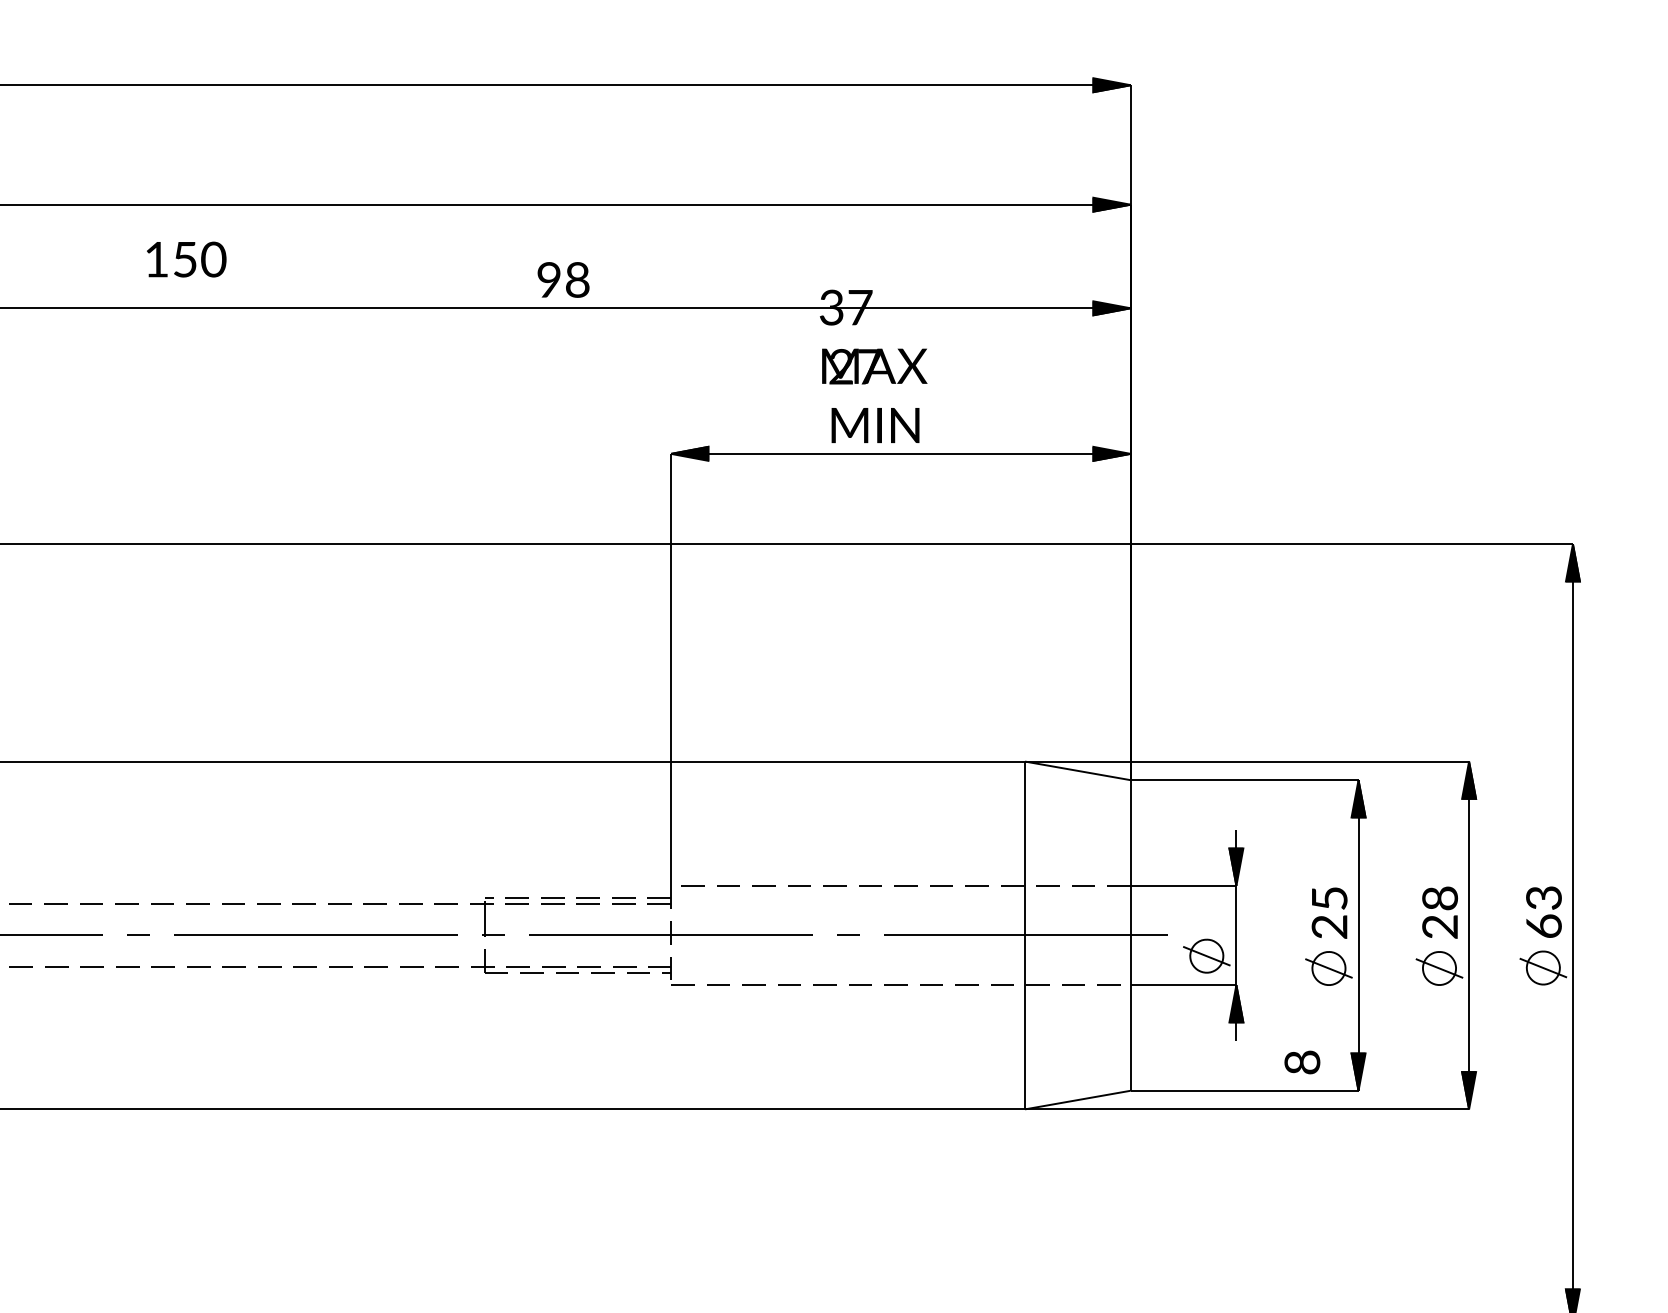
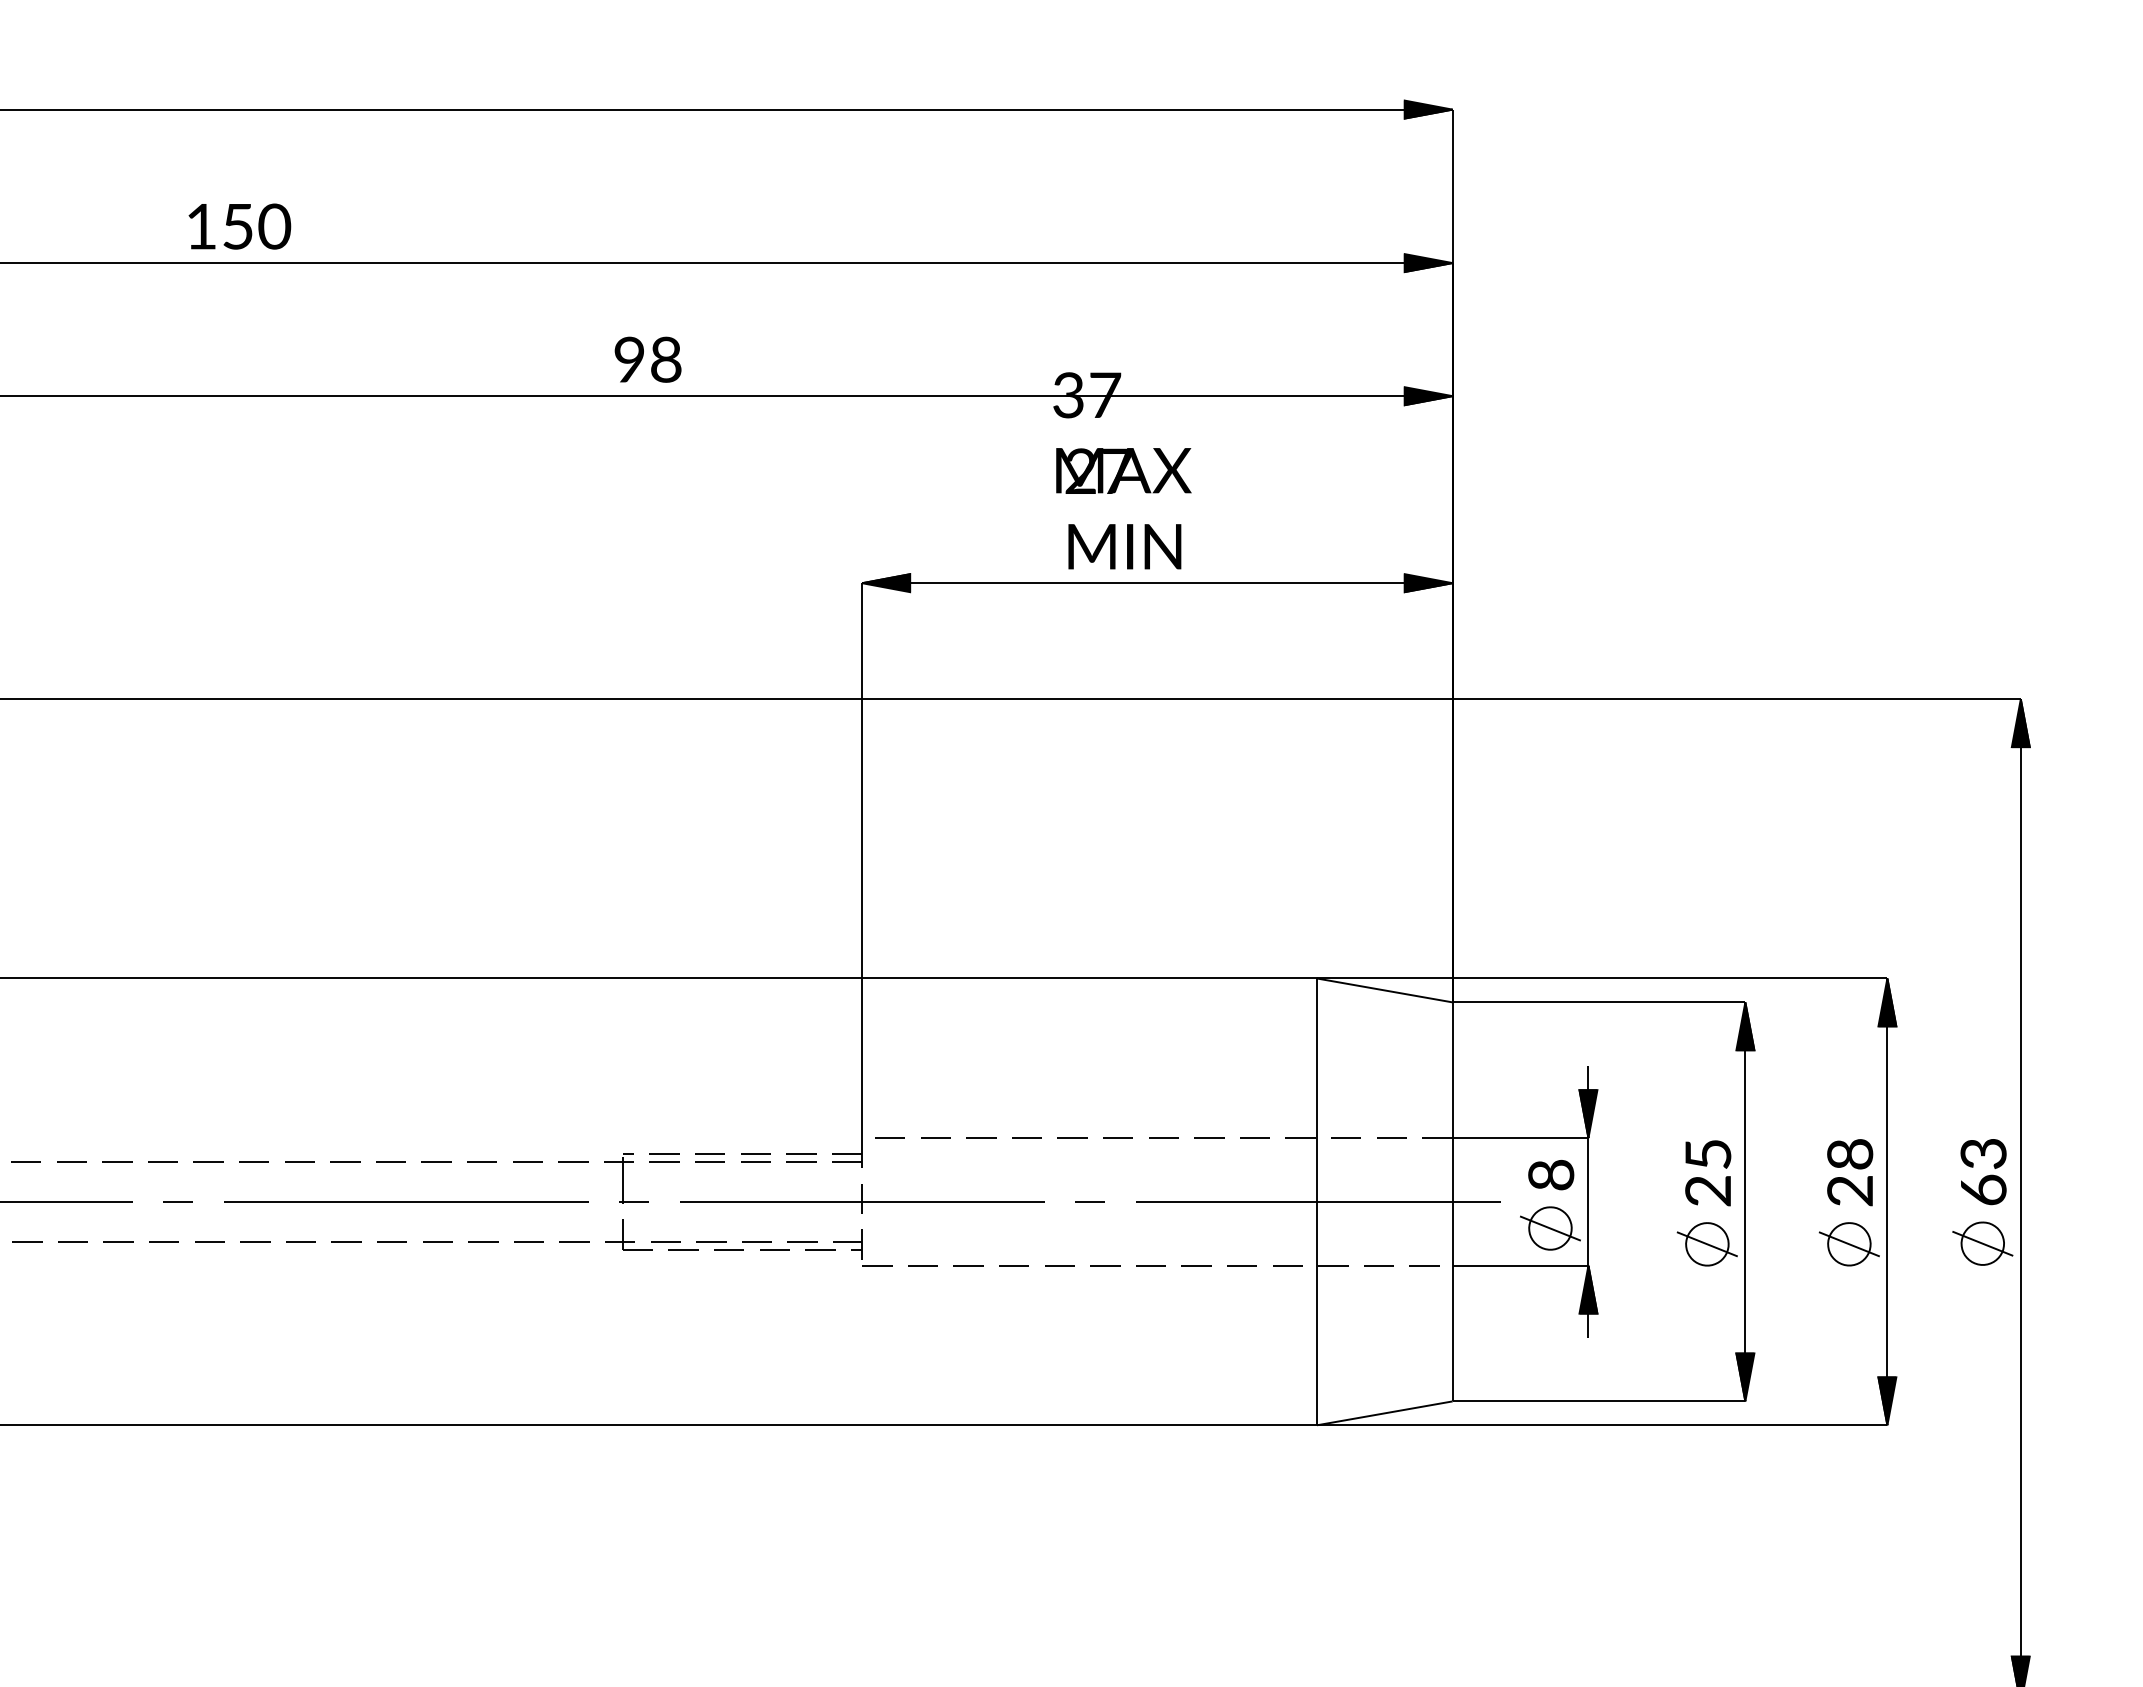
text: (186, 259) -> (239, 226), moved
text: (563, 279) -> (647, 359), moved
text: (1302, 1062) -> (1551, 1175), moved

